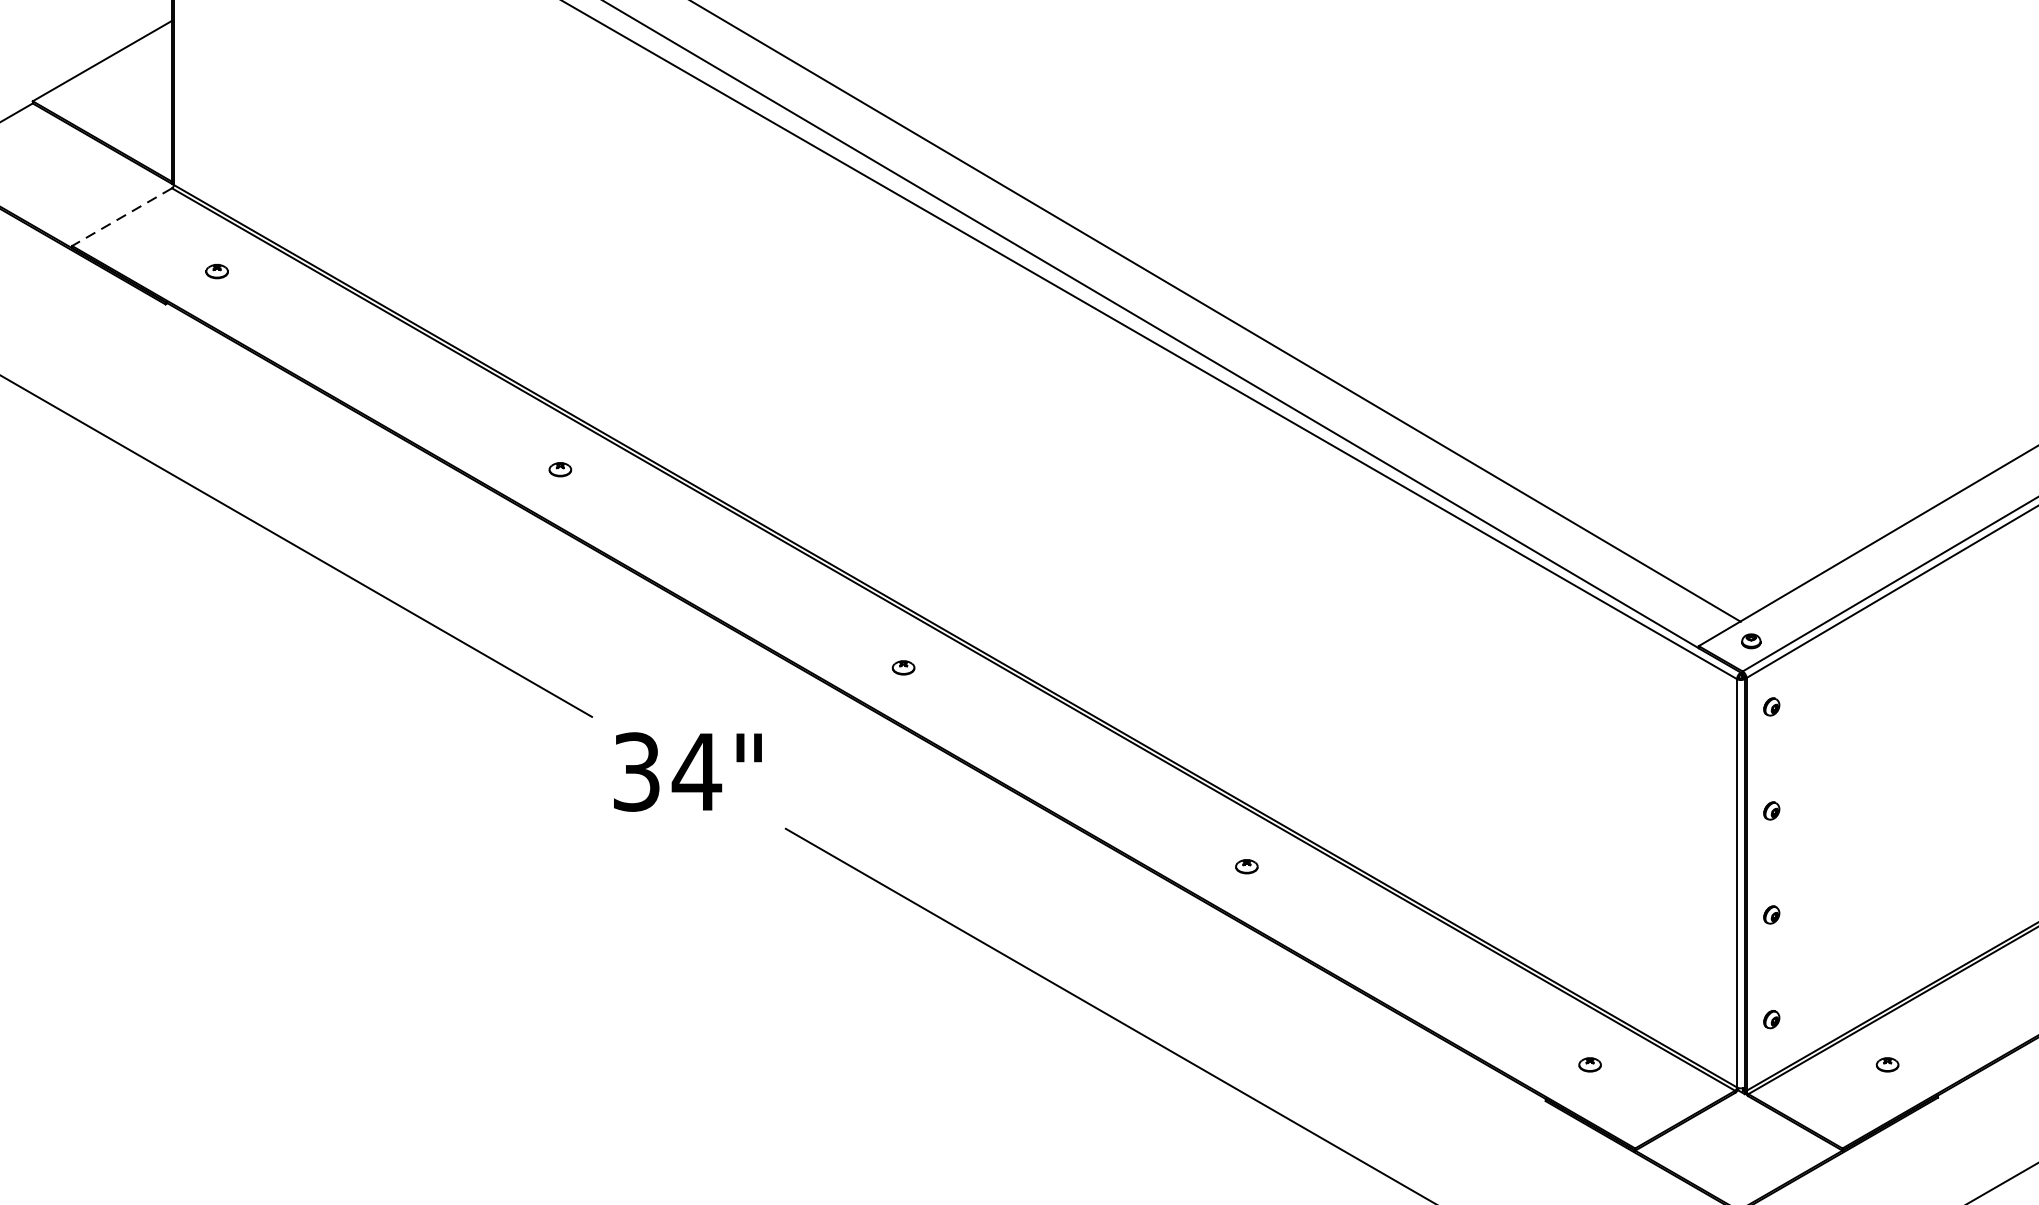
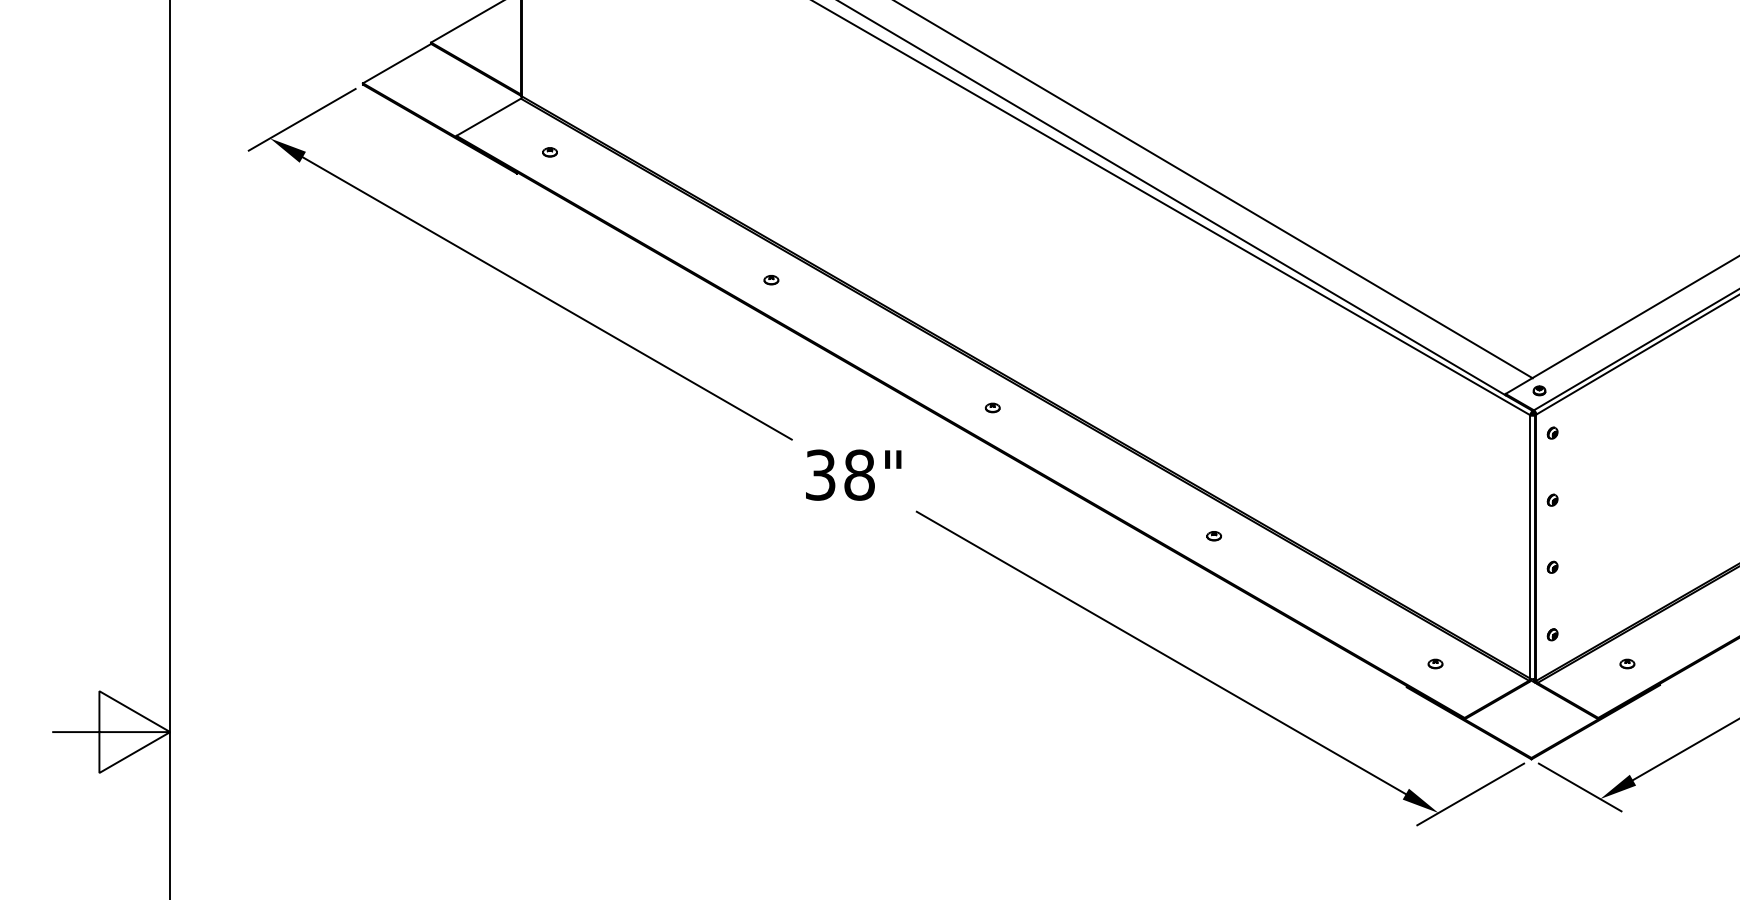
line: (121, 217) -> (488, 117), dashed -> solid
text: (696, 771) -> (859, 474), 34" -> 38"

